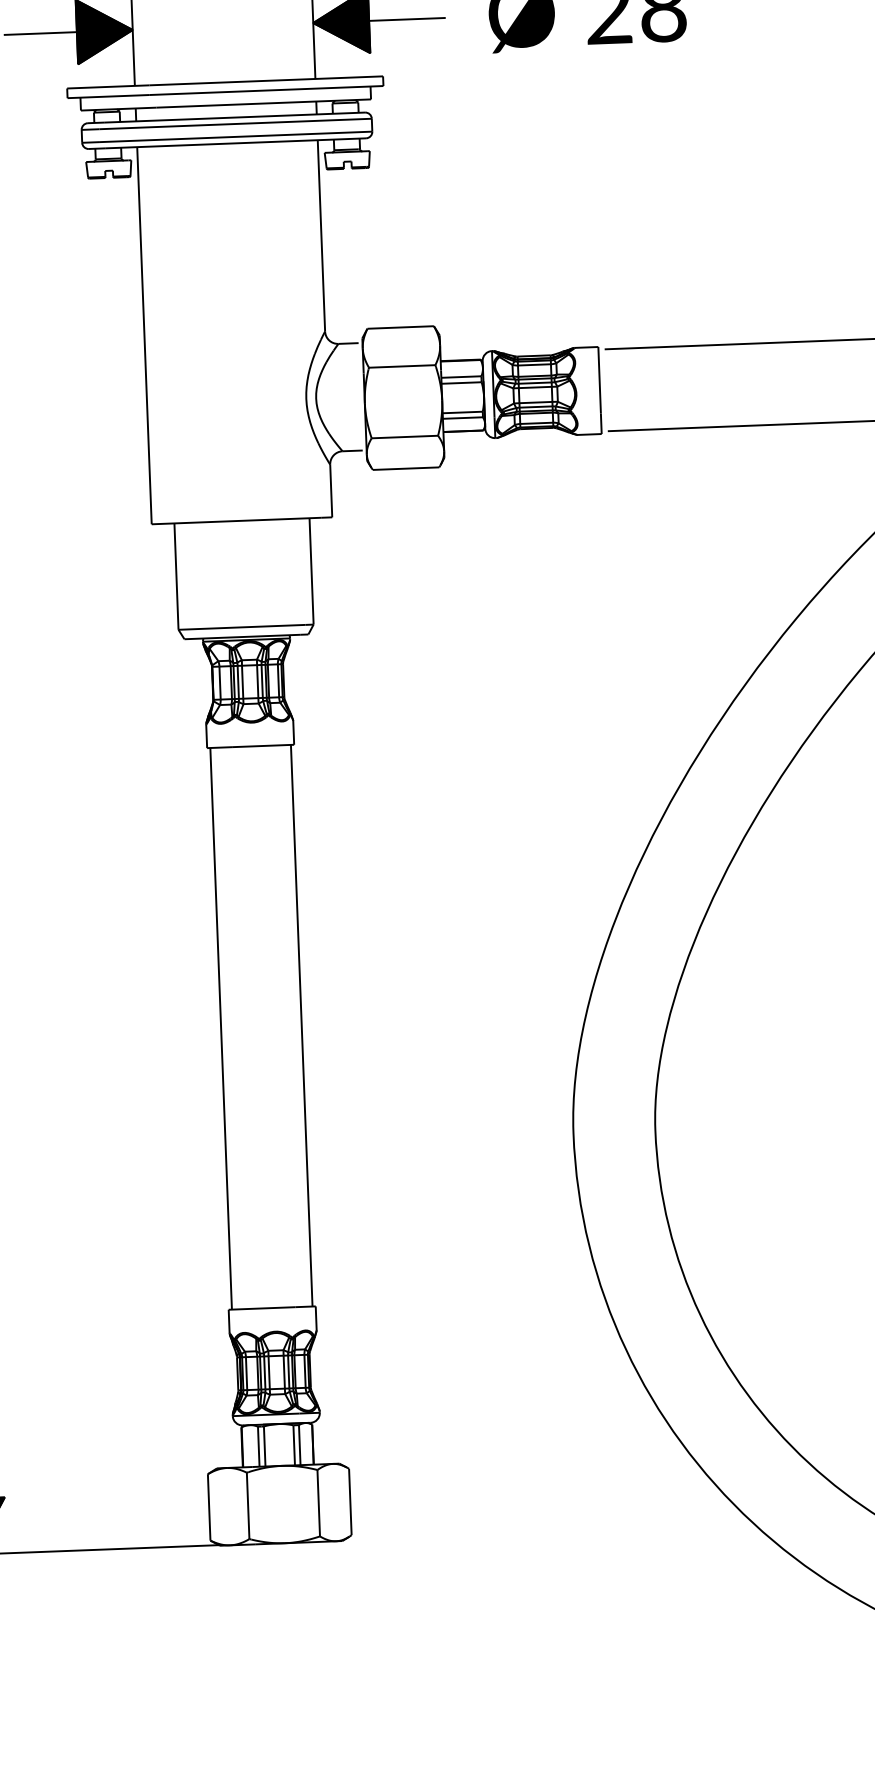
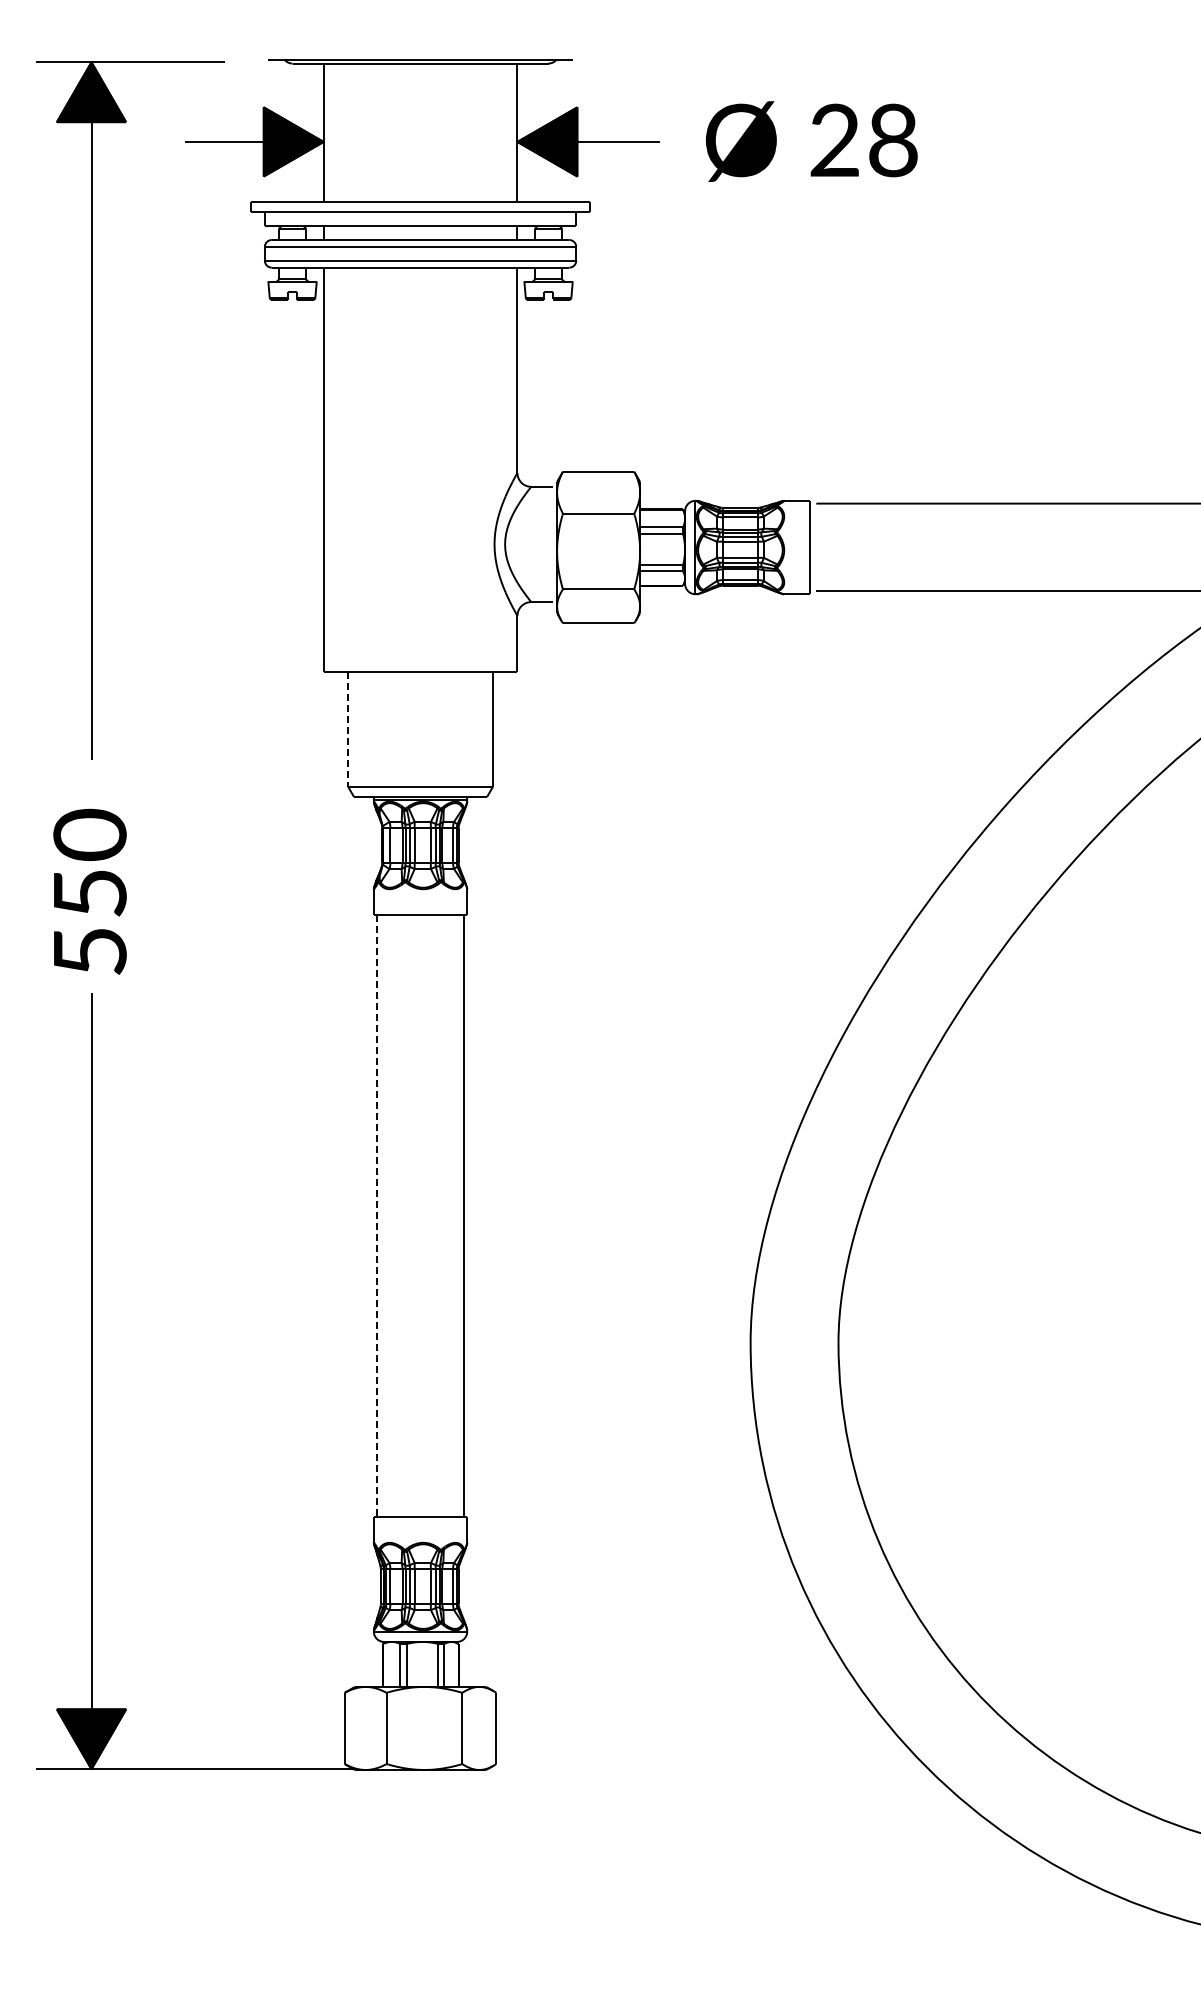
line: (176, 577) -> (348, 730), solid -> dashed
line: (221, 1029) -> (377, 1216), solid -> dashed

